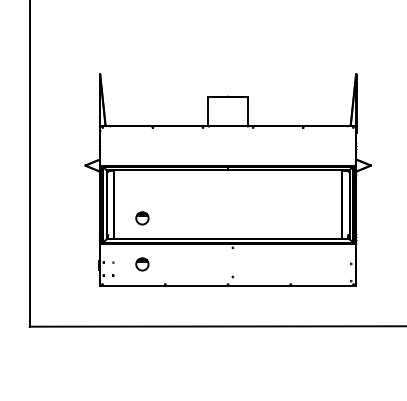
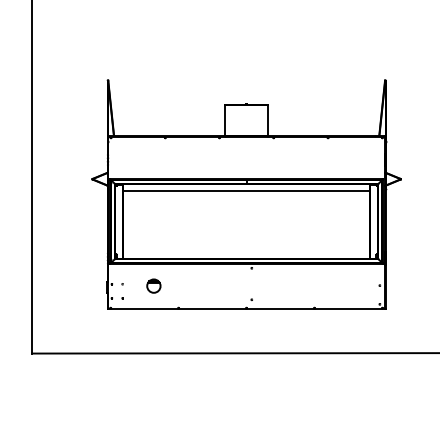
line: (227, 176) -> (245, 191), added
part: (142, 218) -> (153, 236), removed

